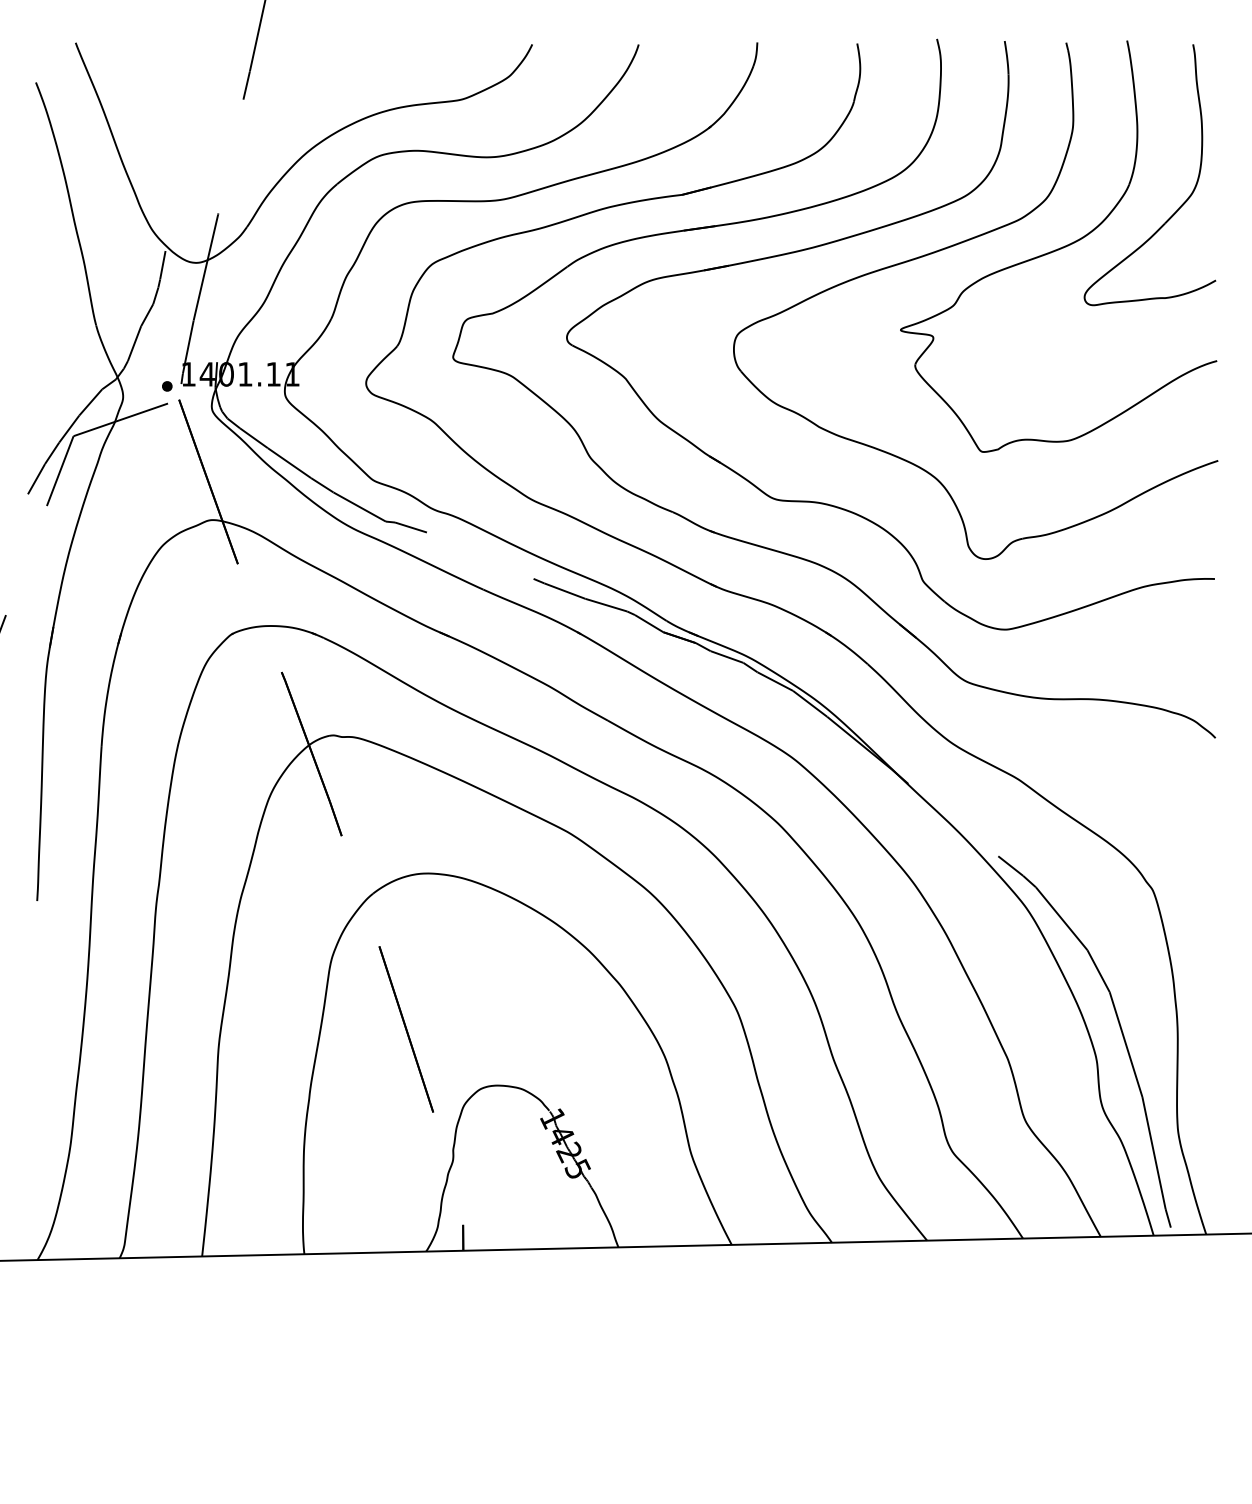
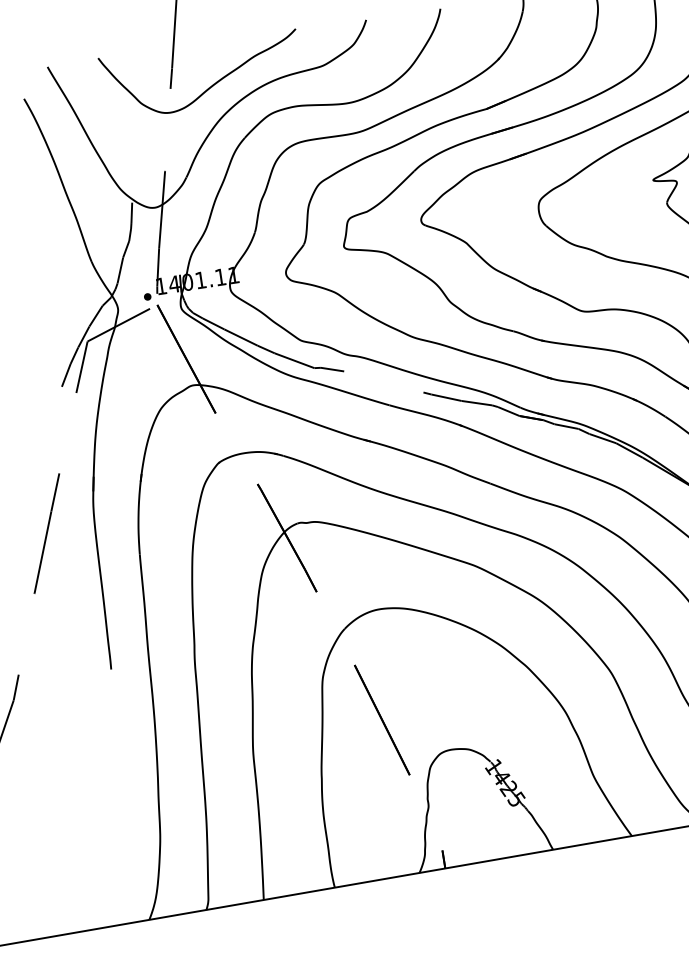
curve: (298, 105) -> (209, 87), added

